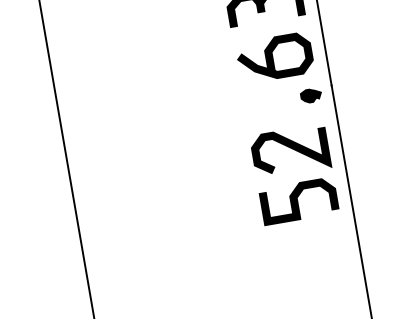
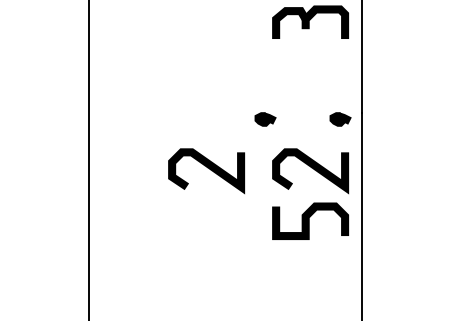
curve: (273, 57) -> (309, 75), removed
part: (237, 108) -> (265, 119), added
curve: (188, 166) -> (207, 168), added

